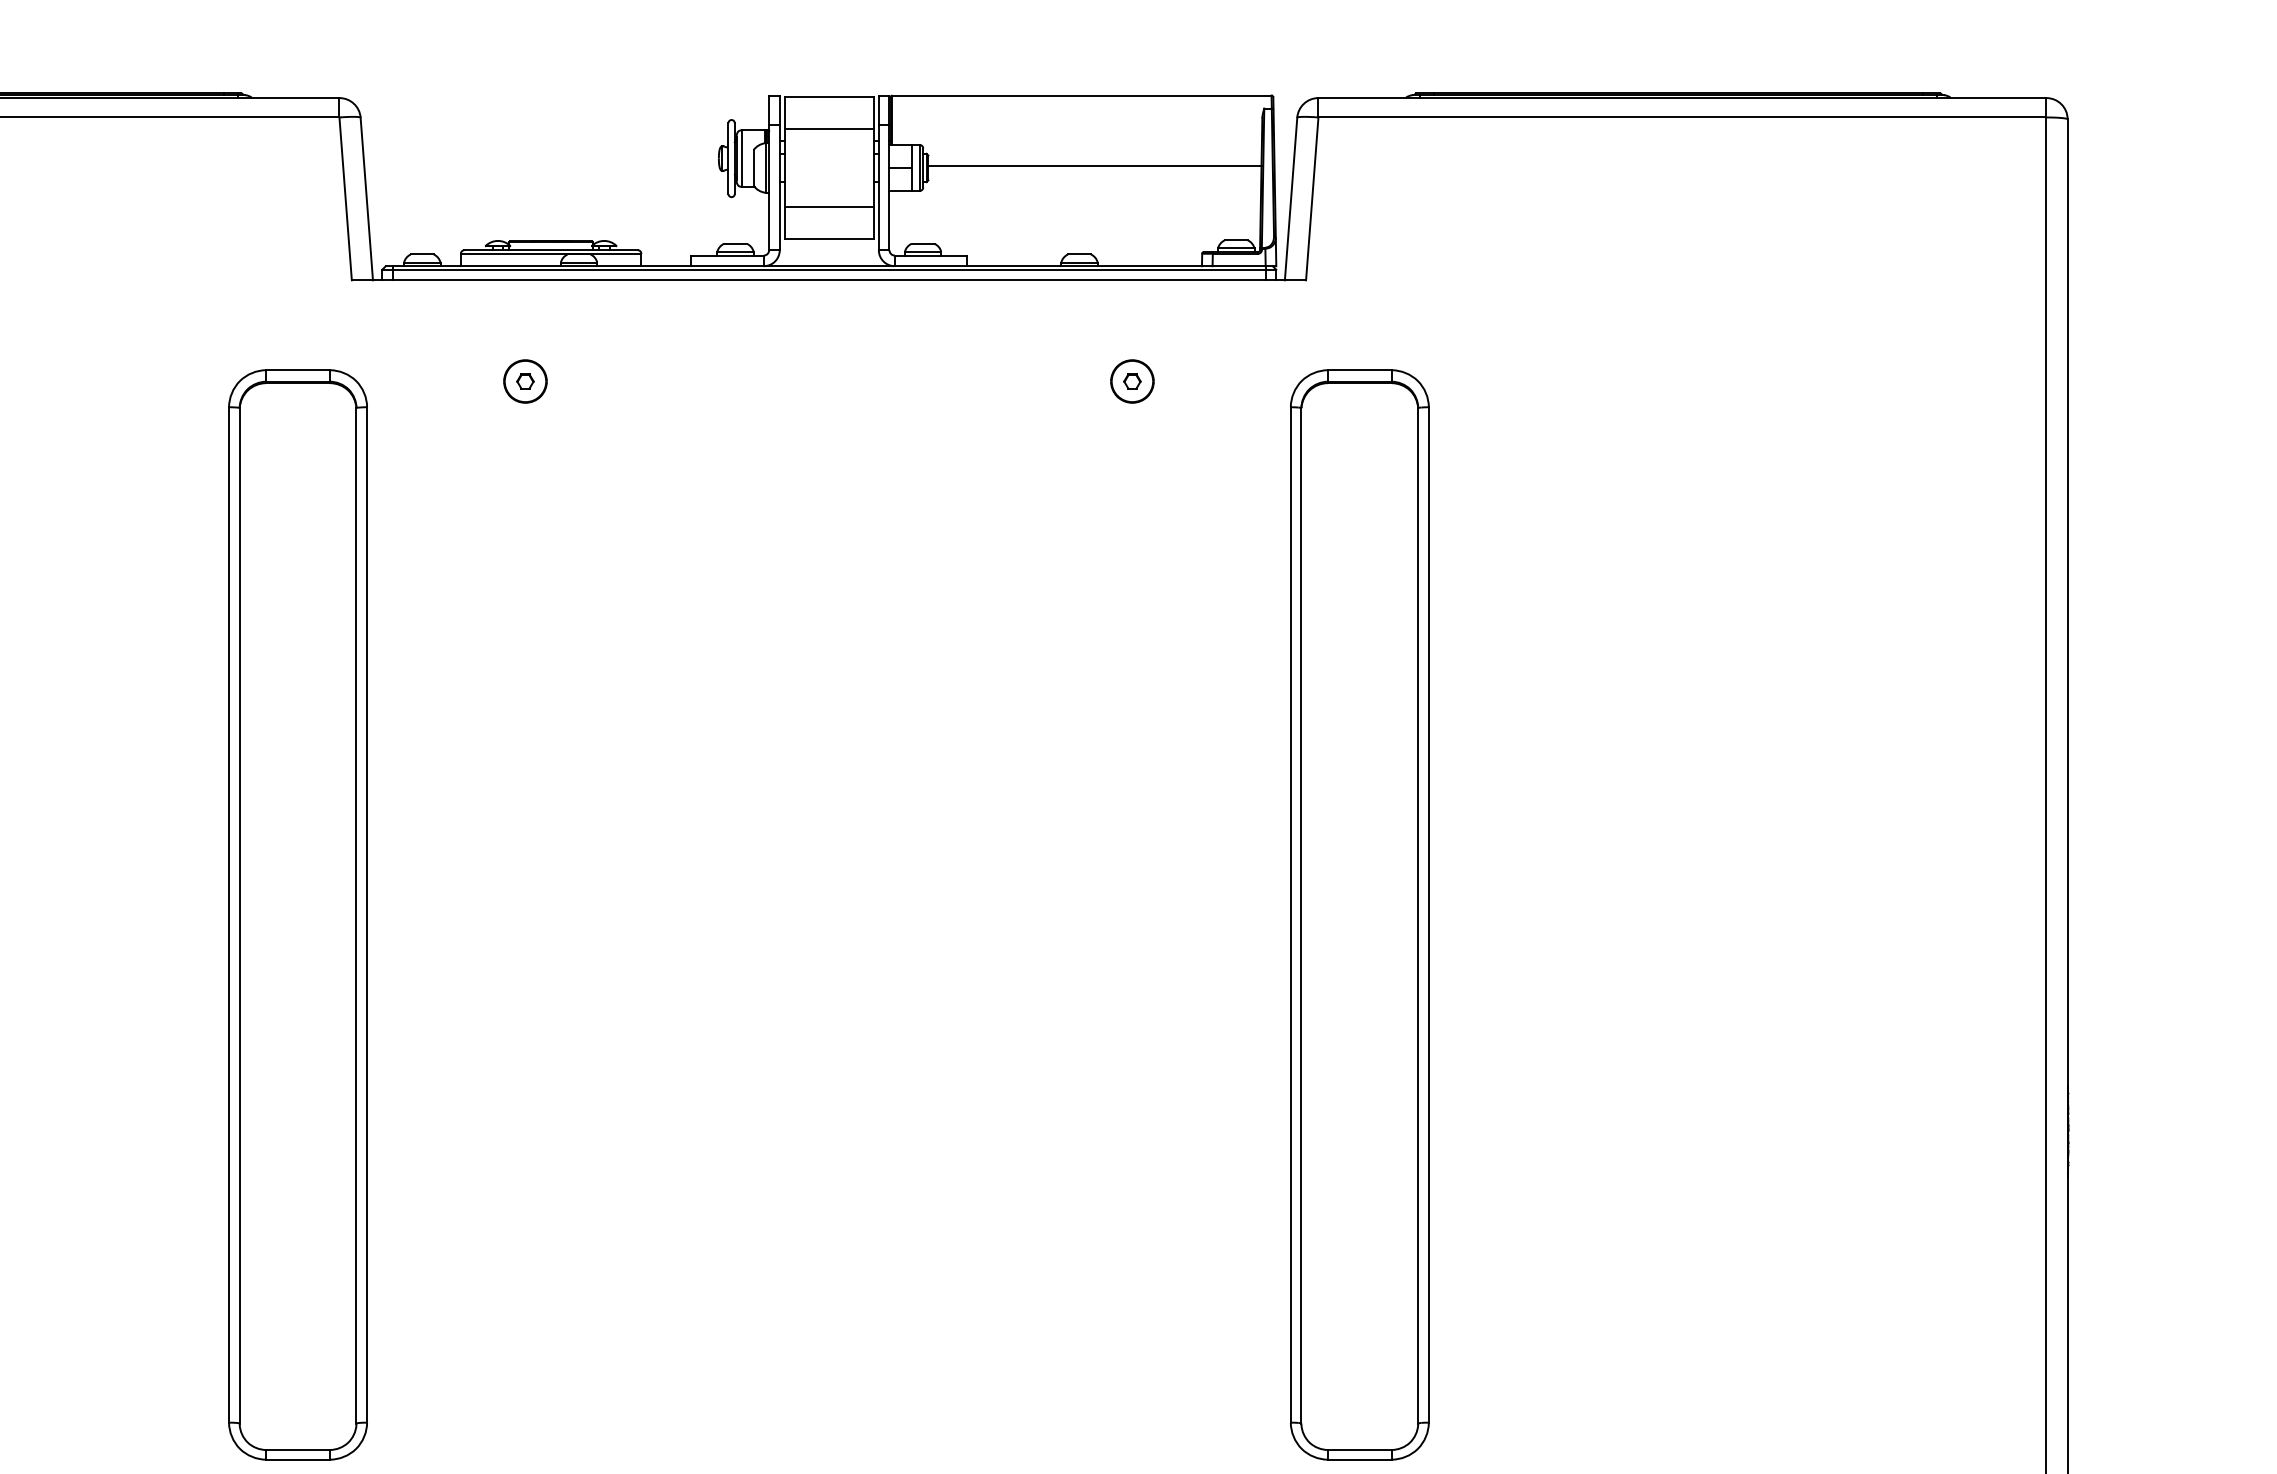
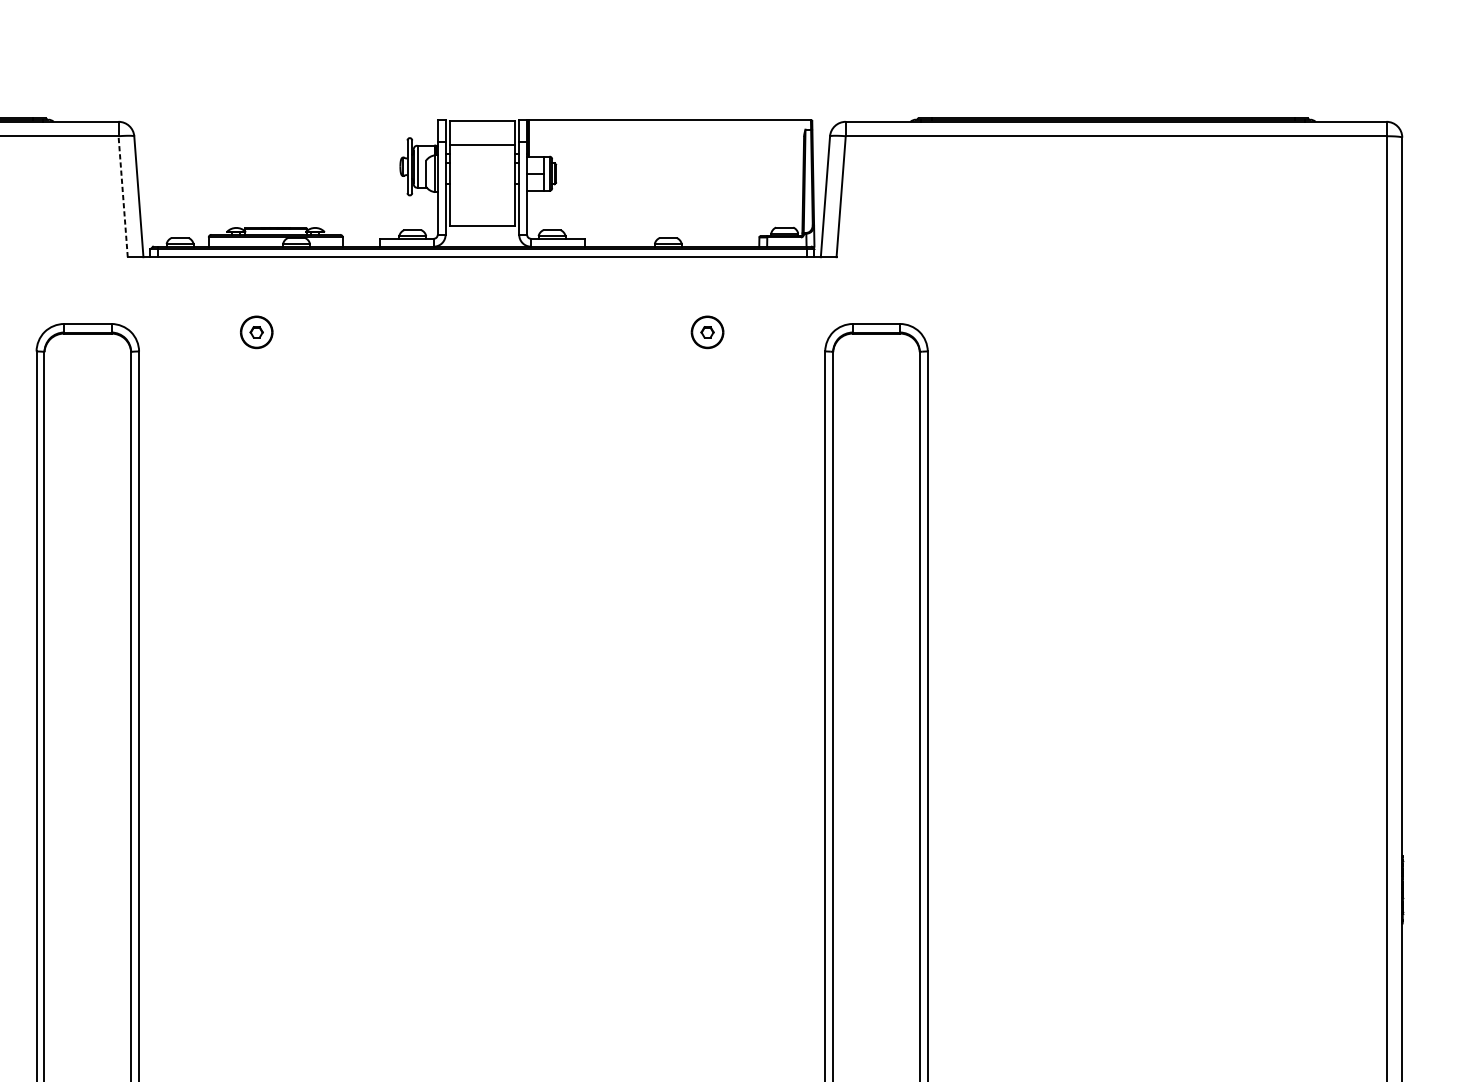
line: (1094, 166) -> (679, 172), removed
line: (345, 198) -> (123, 196), solid -> dashed
line: (829, 206) -> (482, 202), removed

